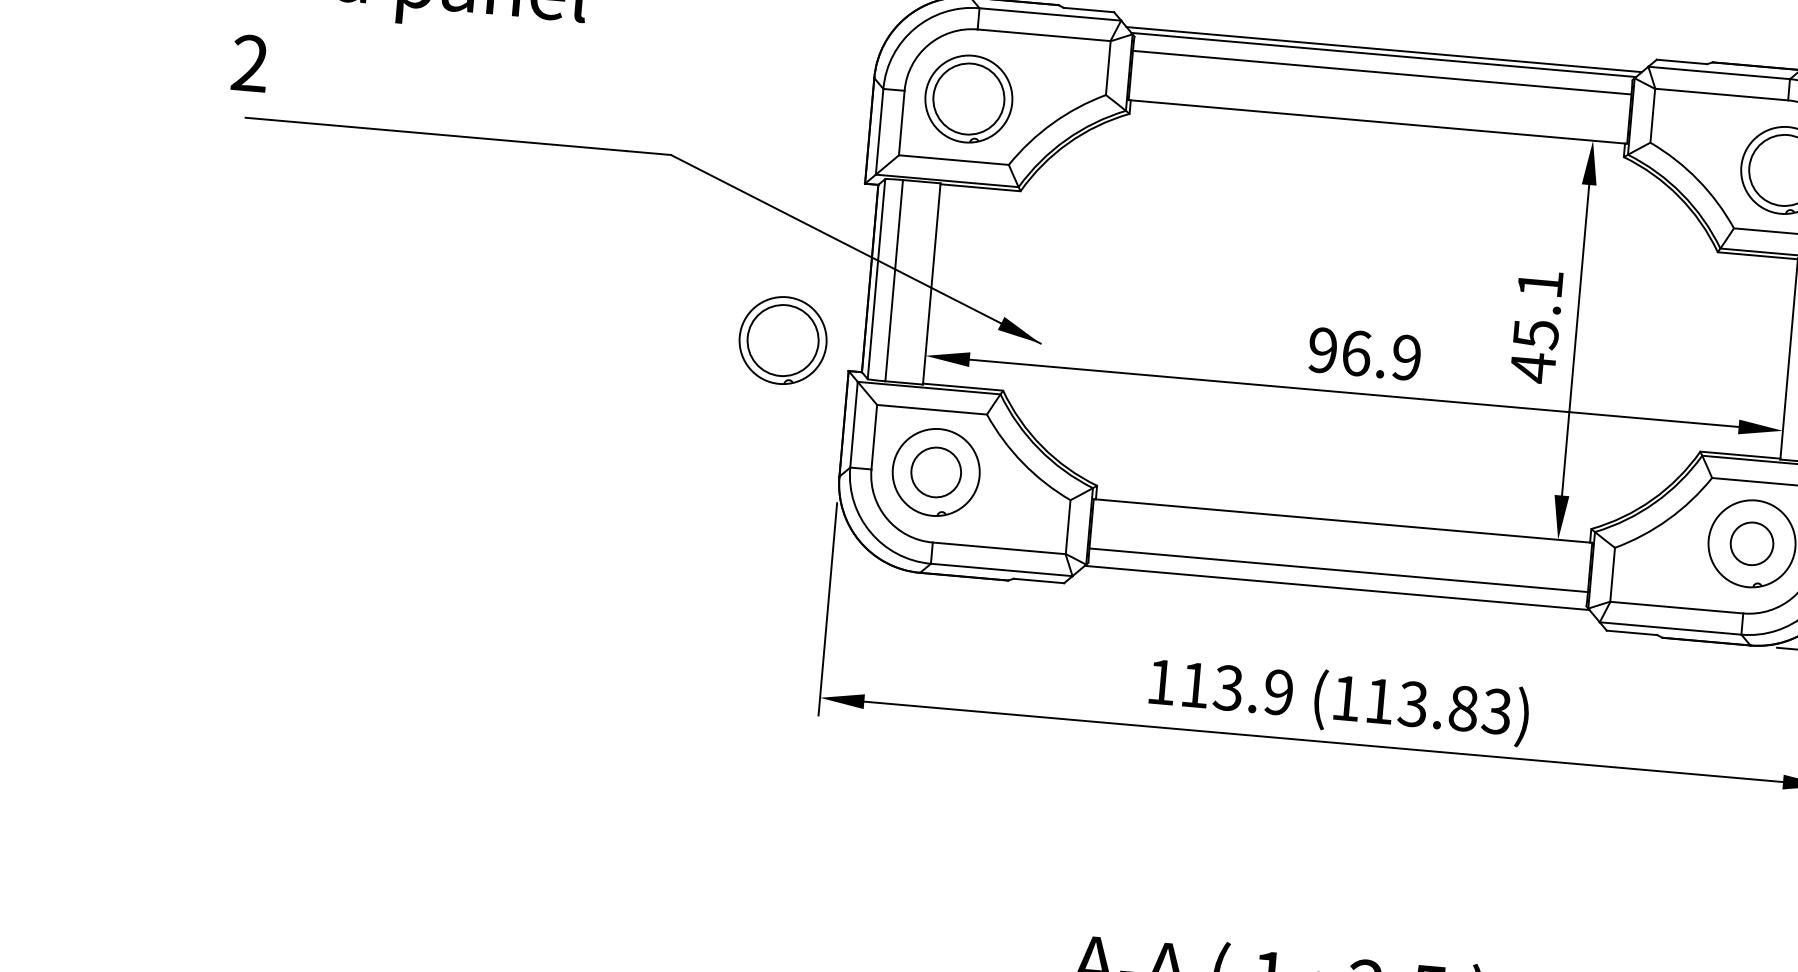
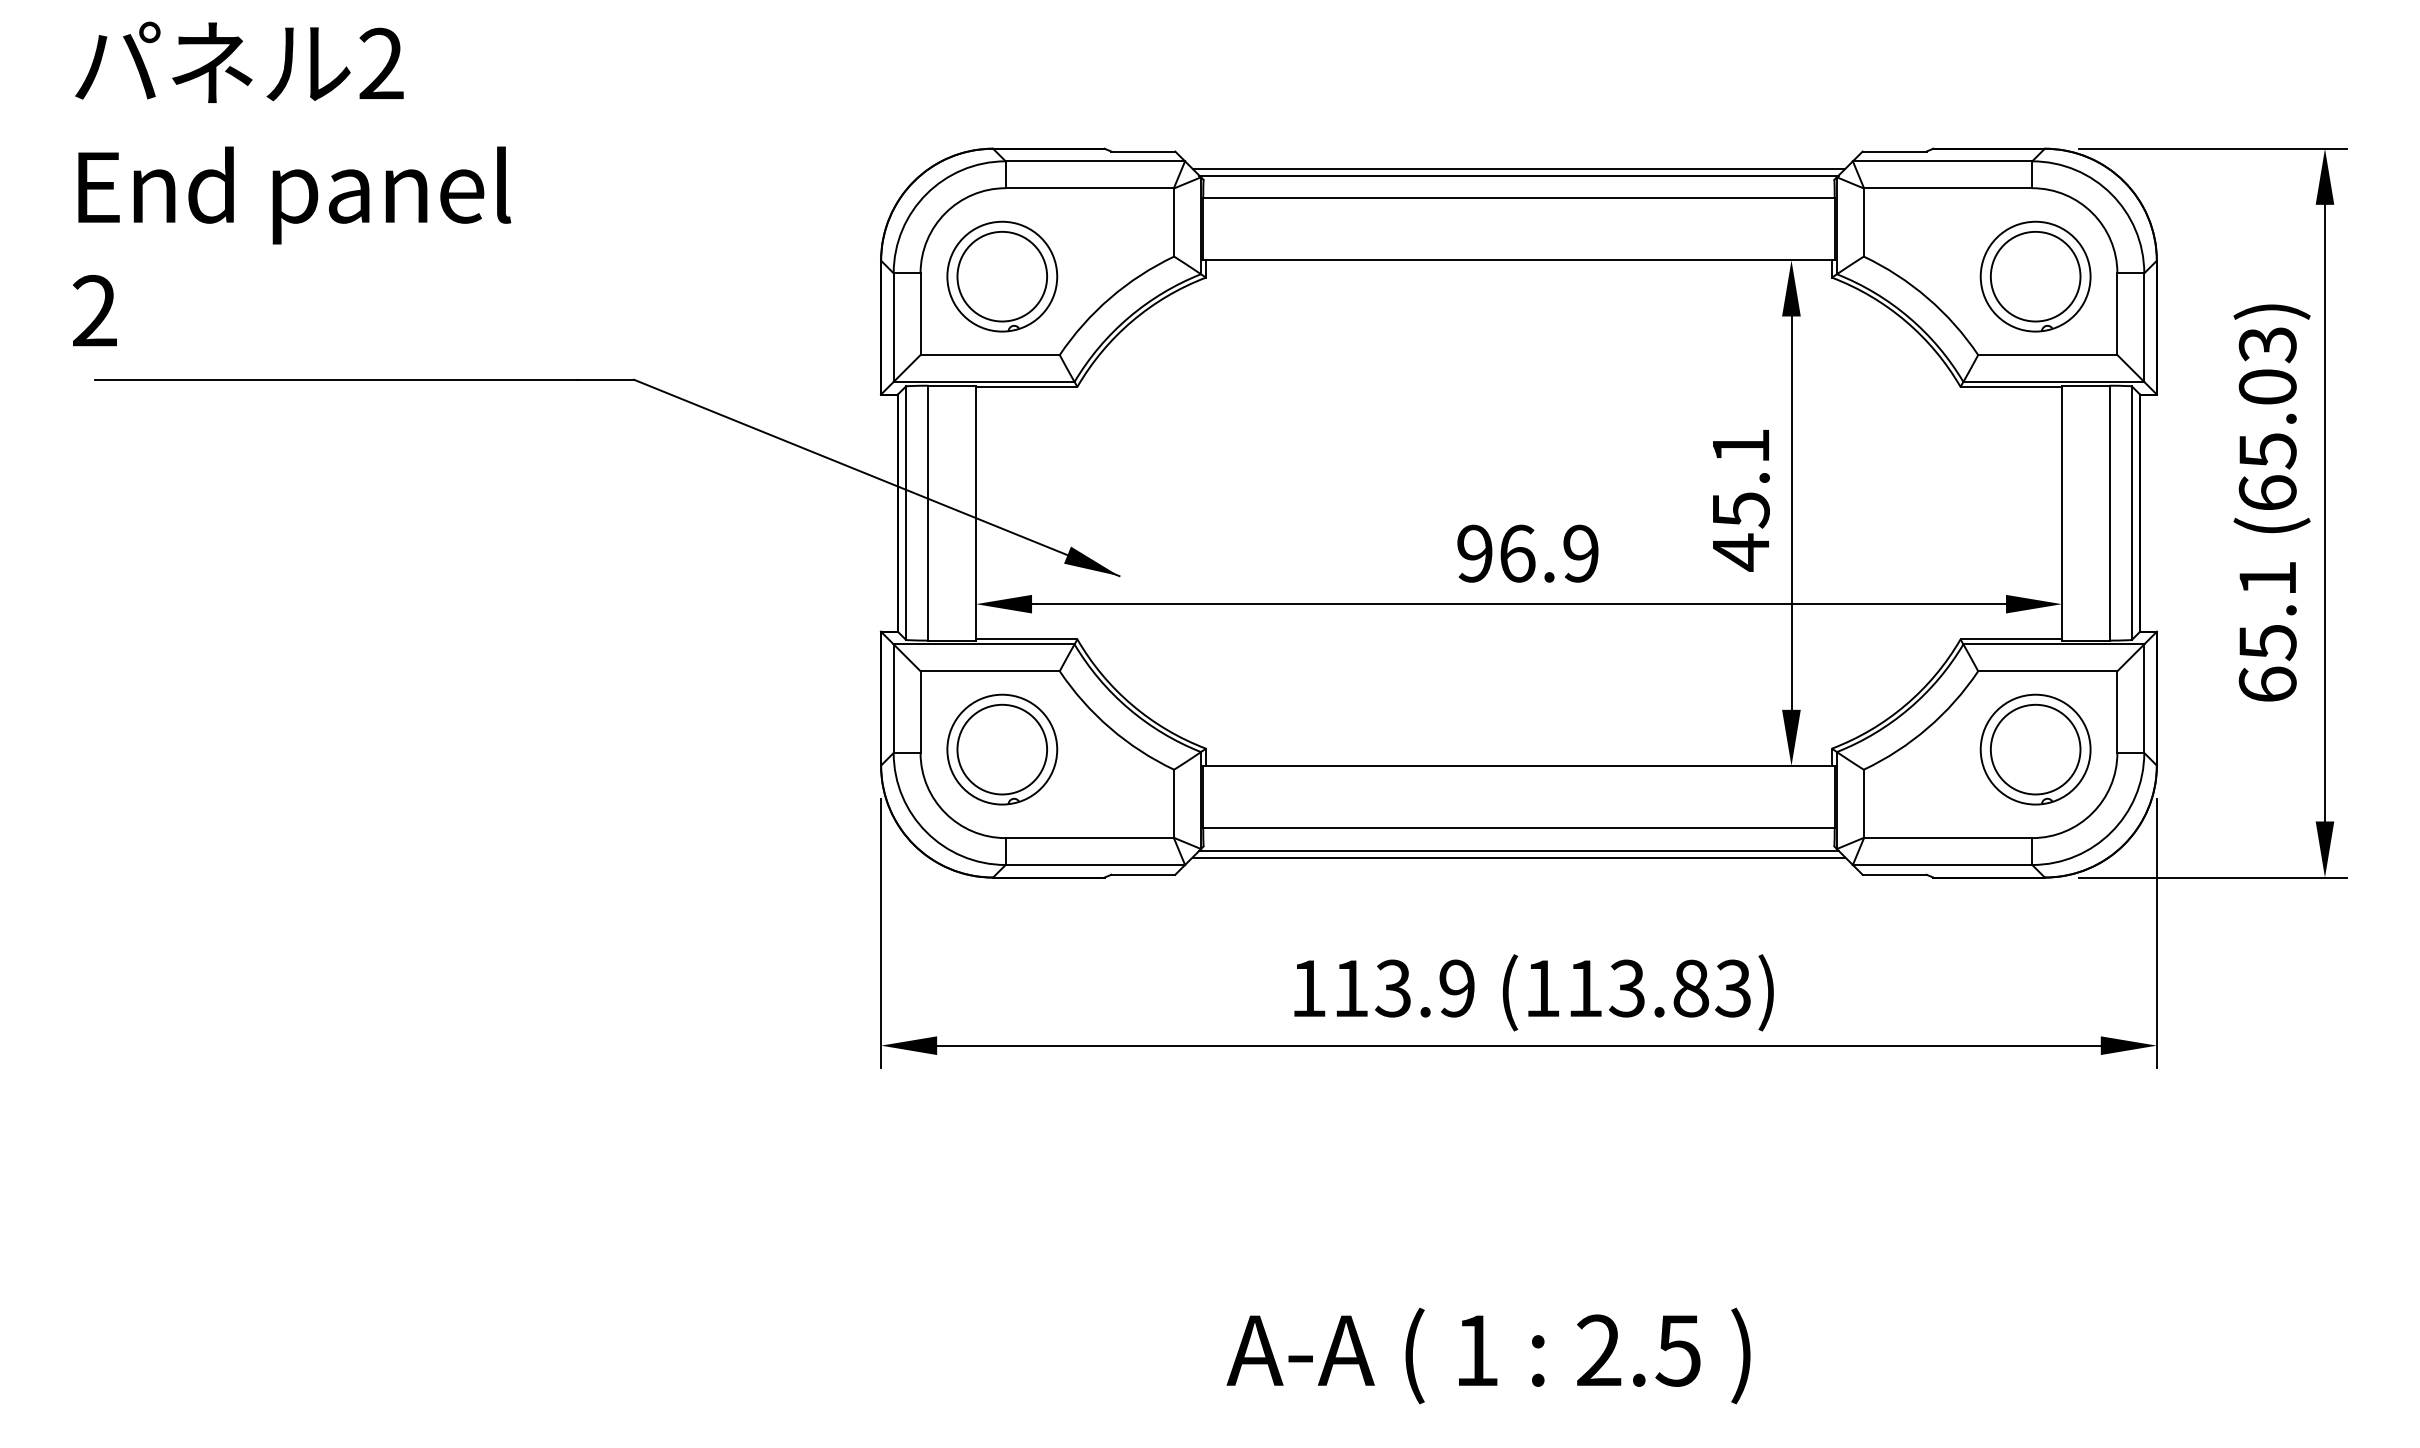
part: (783, 340) -> (795, 600), removed
circle: (936, 472) -> (1002, 749), size x1.43
circle: (1751, 543) -> (2035, 749), size x1.67
line: (1336, 593) -> (1518, 857), added

